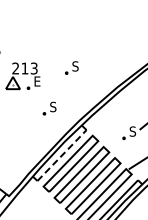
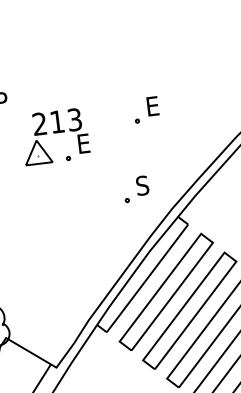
text: (75, 66) -> (152, 106), S -> E
part: (49, 108) -> (135, 189), moved
line: (62, 155) -> (148, 278), dashed -> solid

